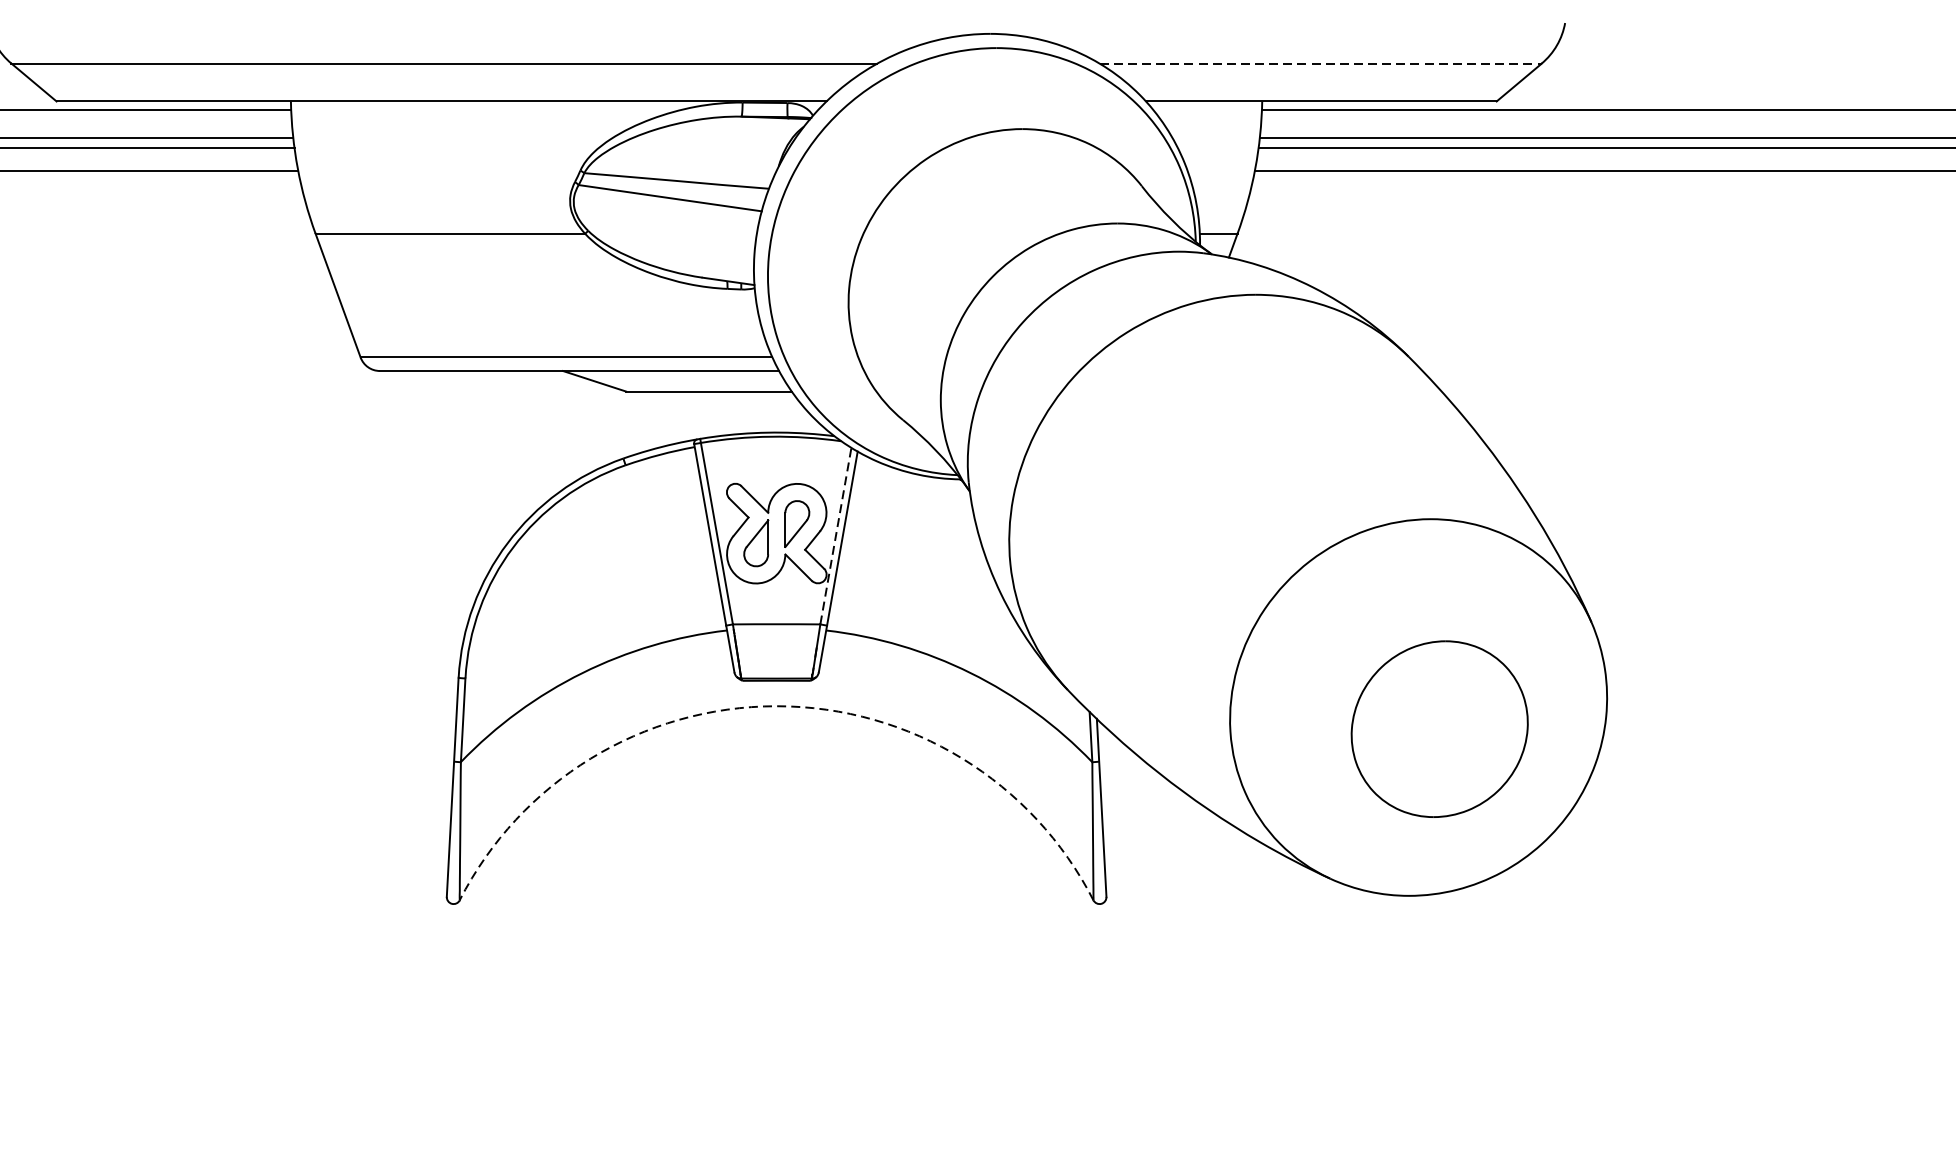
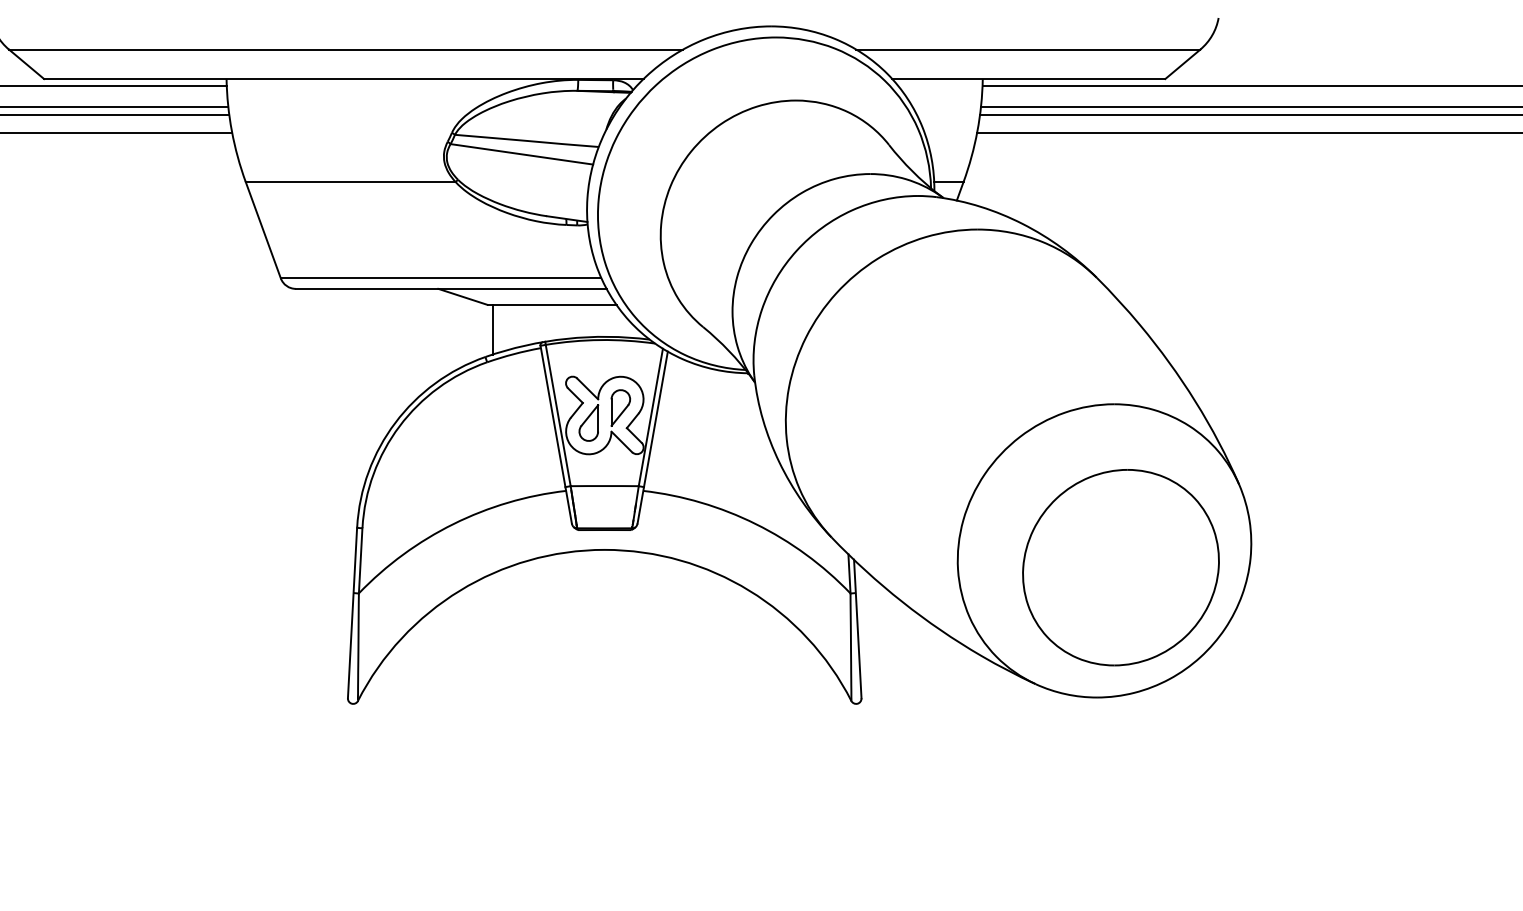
line: (1320, 63) -> (1028, 49), dashed -> solid
line: (632, 423) -> (492, 329), added
line: (835, 536) -> (650, 417), dashed -> solid
arc: (776, 705) -> (604, 549), dashed -> solid
part: (1439, 728) -> (1120, 567), size x1.43

